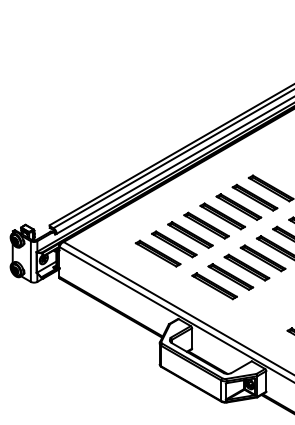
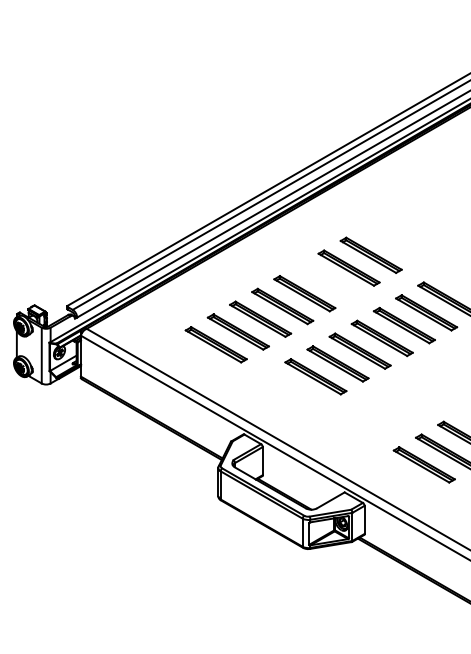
part: (238, 206) -> (326, 280), removed
part: (214, 286) -> (293, 389), removed

